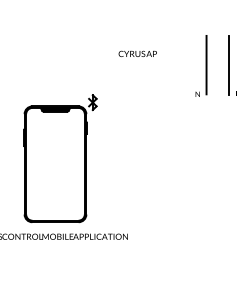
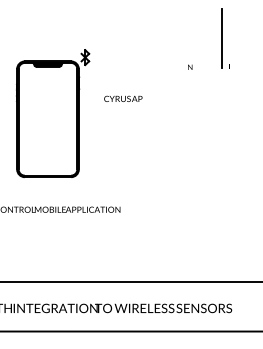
text: (137, 53) -> (123, 98), moved
line: (206, 64) -> (199, 37), removed
part: (60, 158) -> (53, 113), moved

